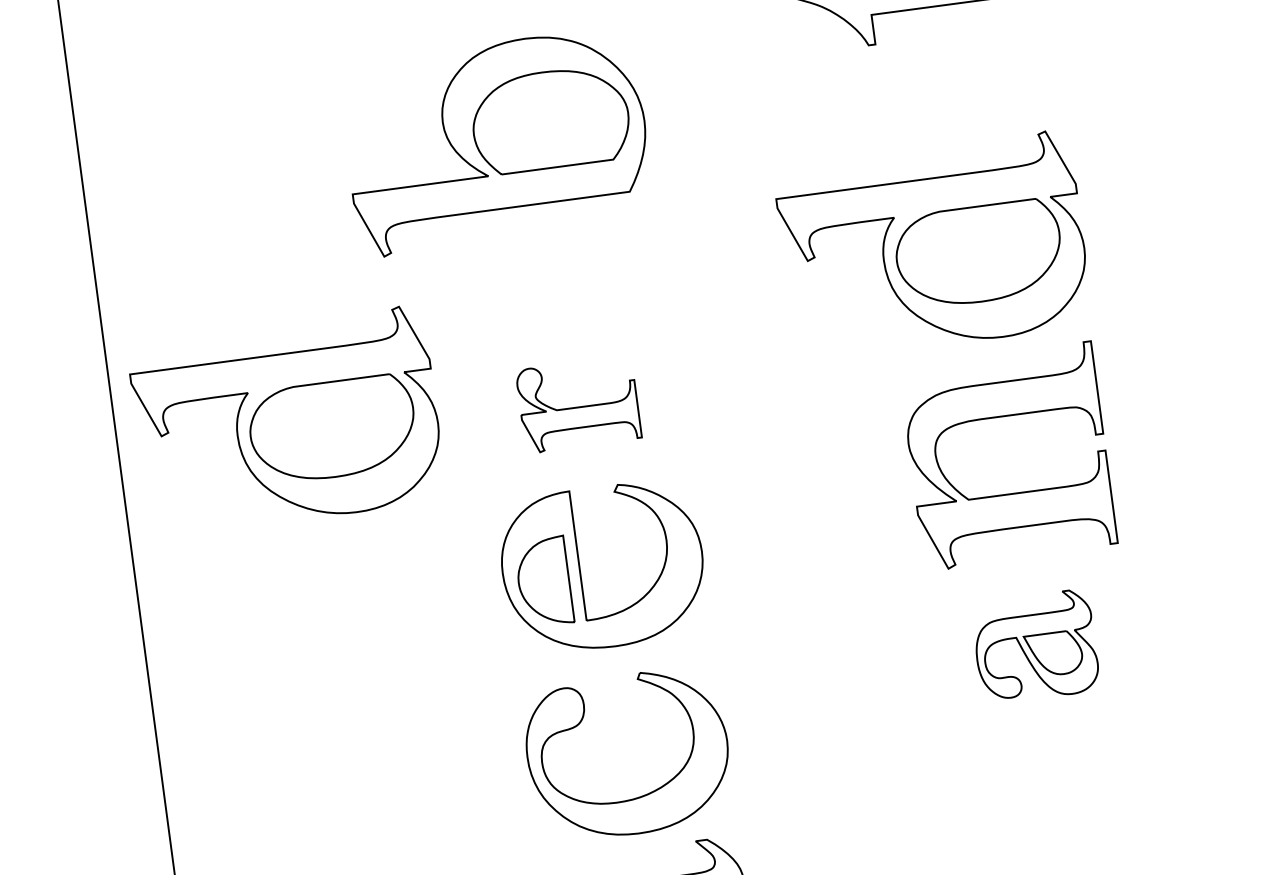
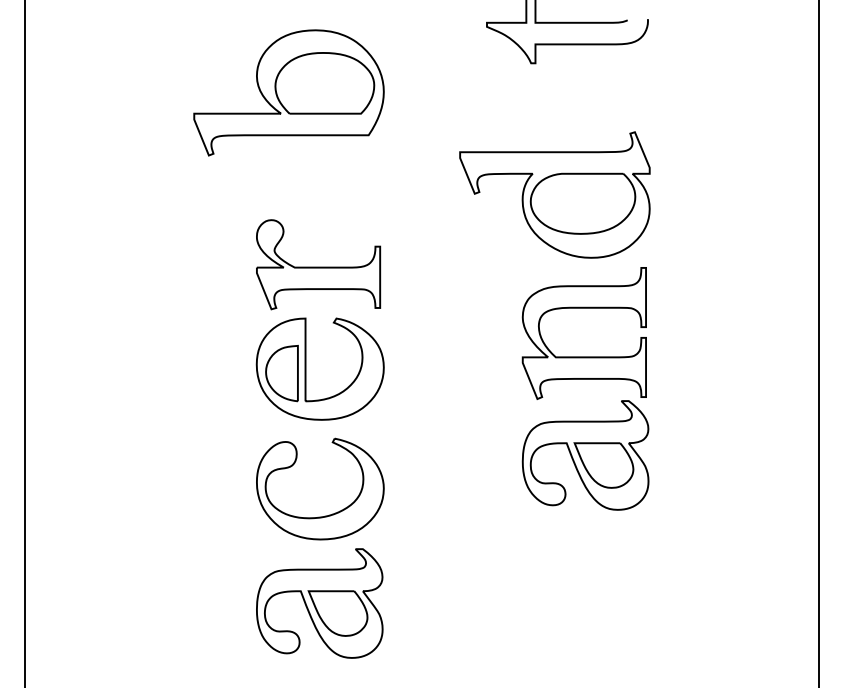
part: (578, 404) -> (318, 264), size x1.67
part: (286, 420) -> (133, 250), removed
part: (1035, 646) -> (585, 455), size x1.67

